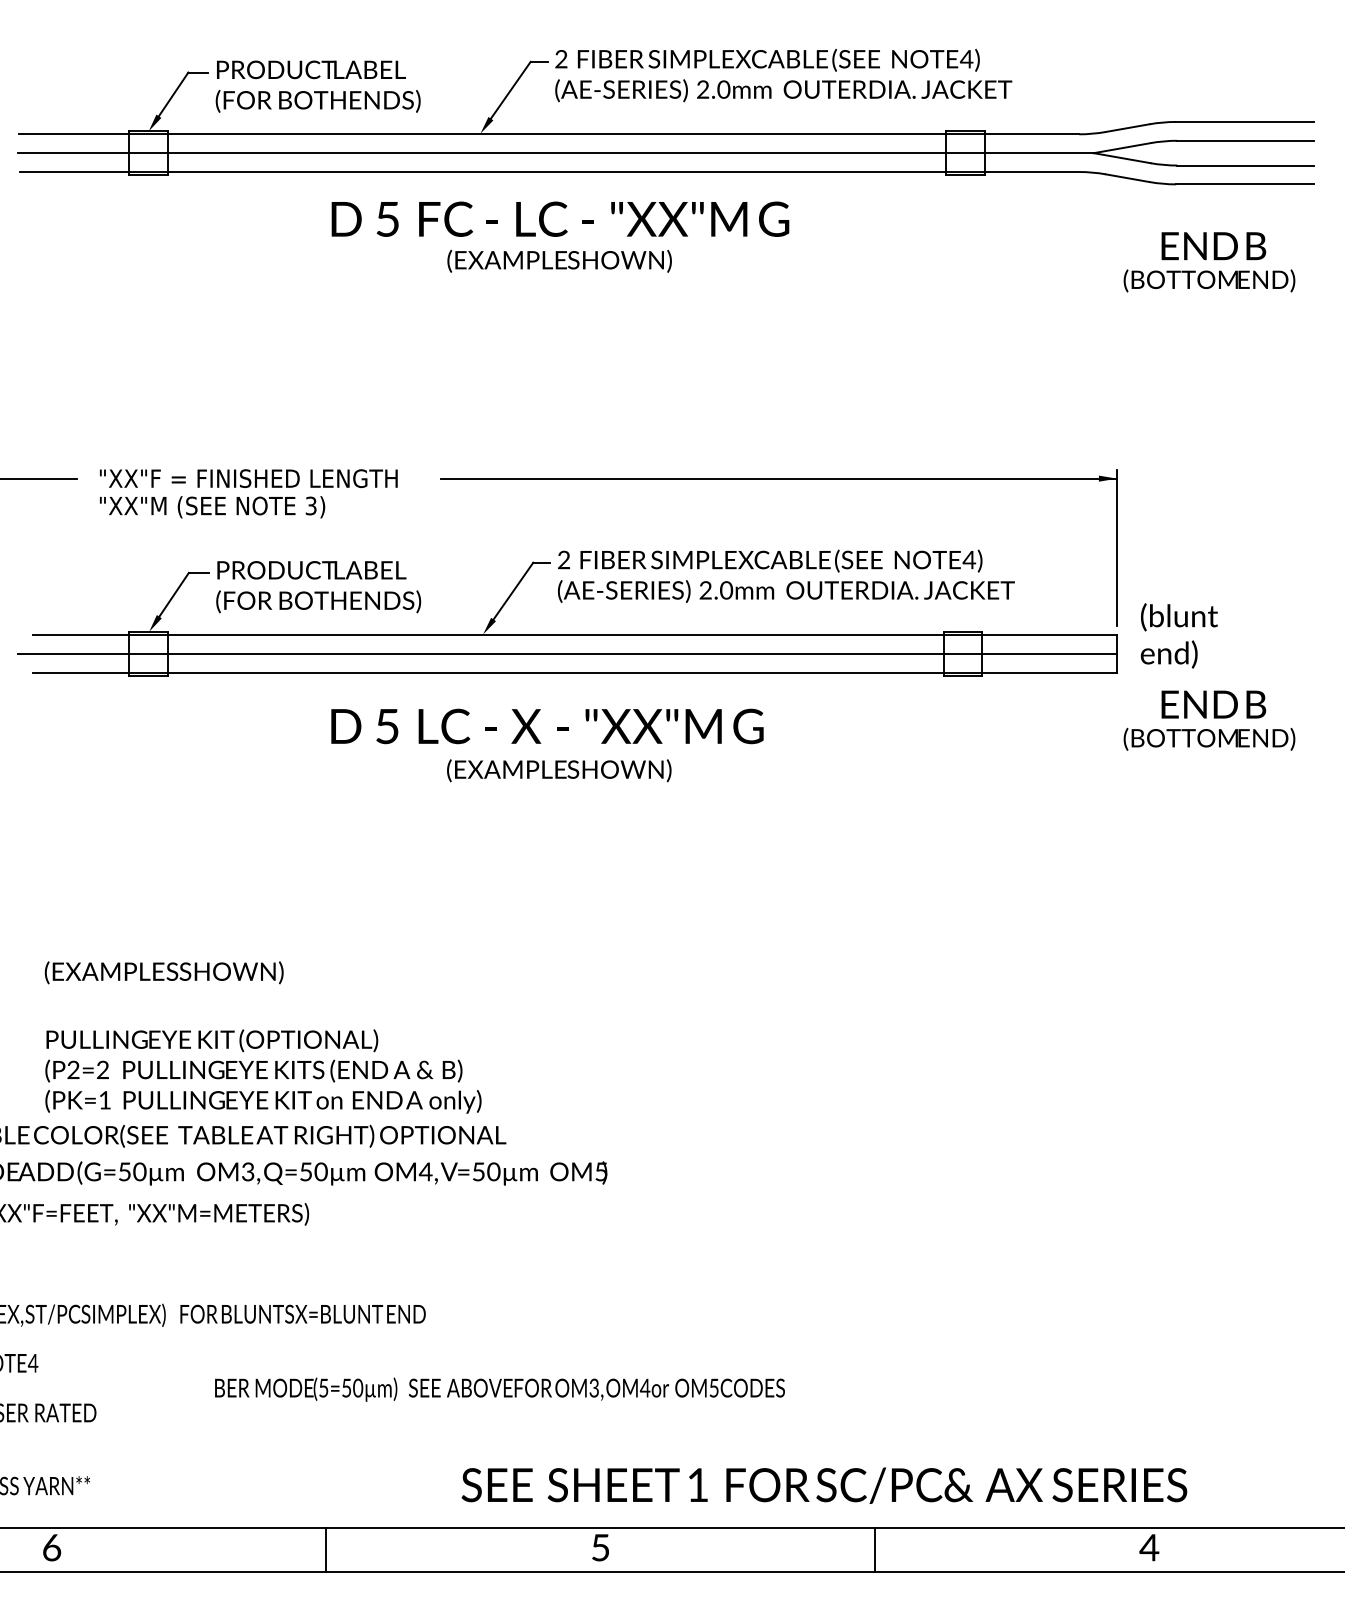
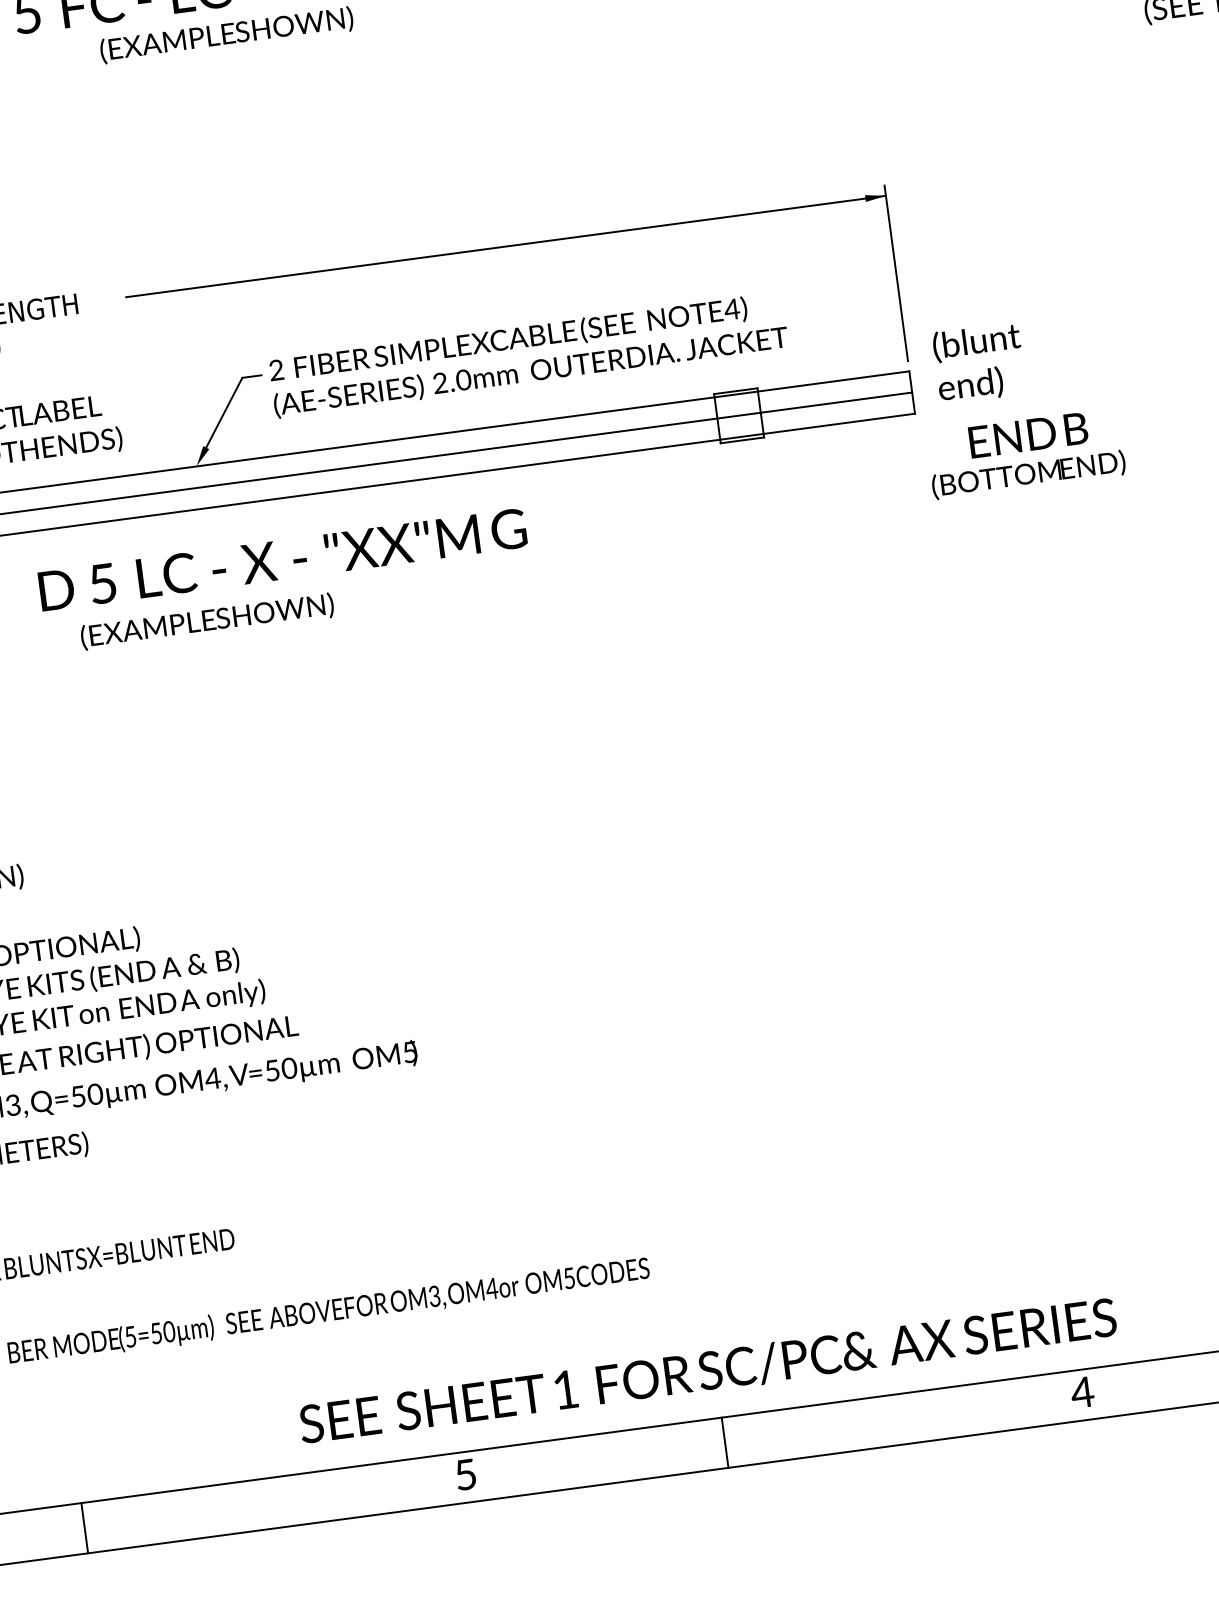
text: (559, 770) -> (207, 621), moved
line: (326, 1549) -> (84, 1527), moved
line: (875, 1549) -> (725, 1442), moved

